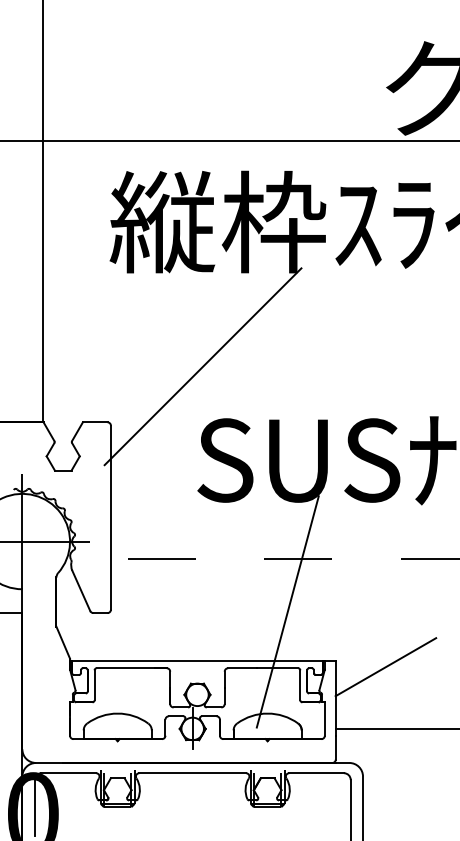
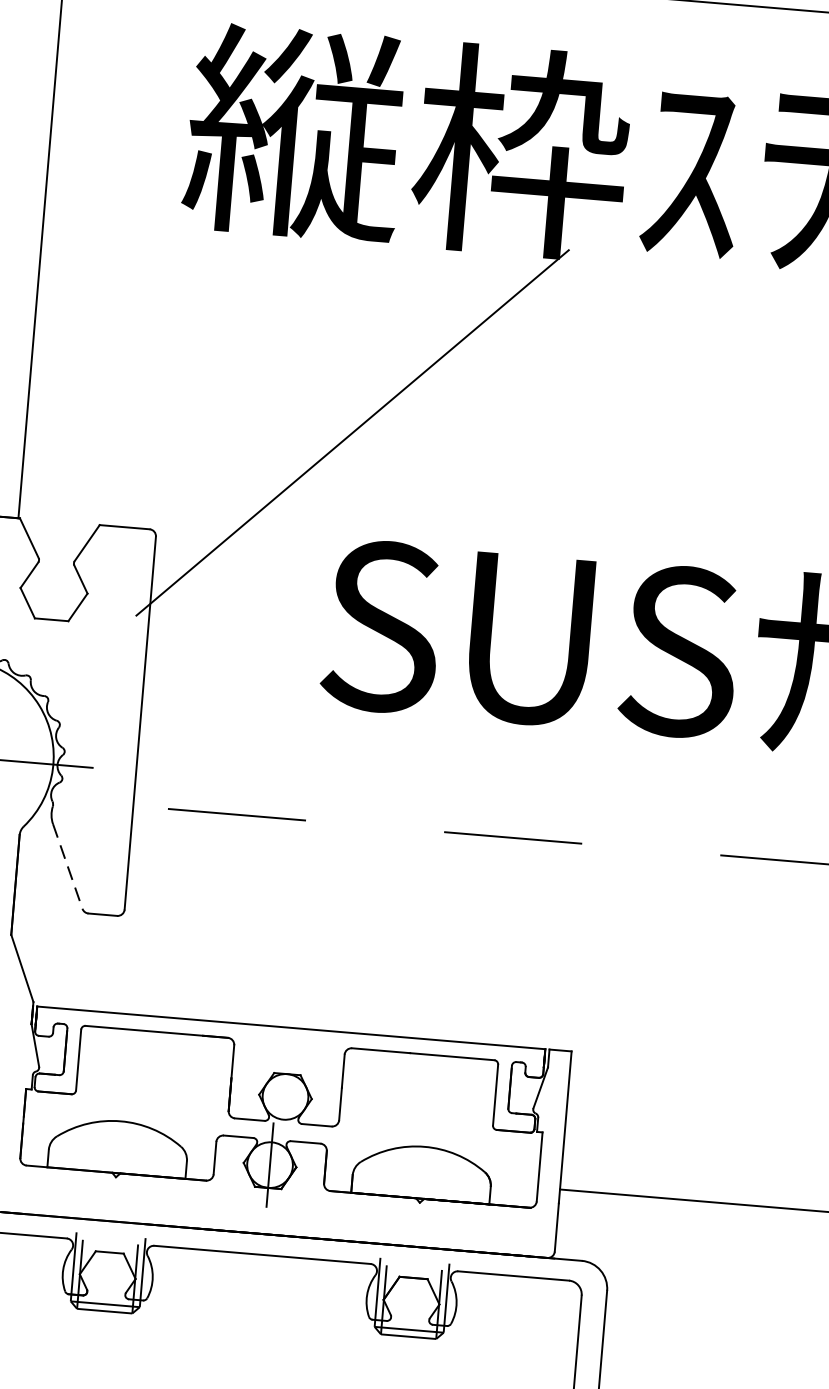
line: (81, 591) -> (68, 867), solid -> dashed
line: (287, 611) -> (482, 943), removed
line: (385, 667) -> (671, 1073), removed

